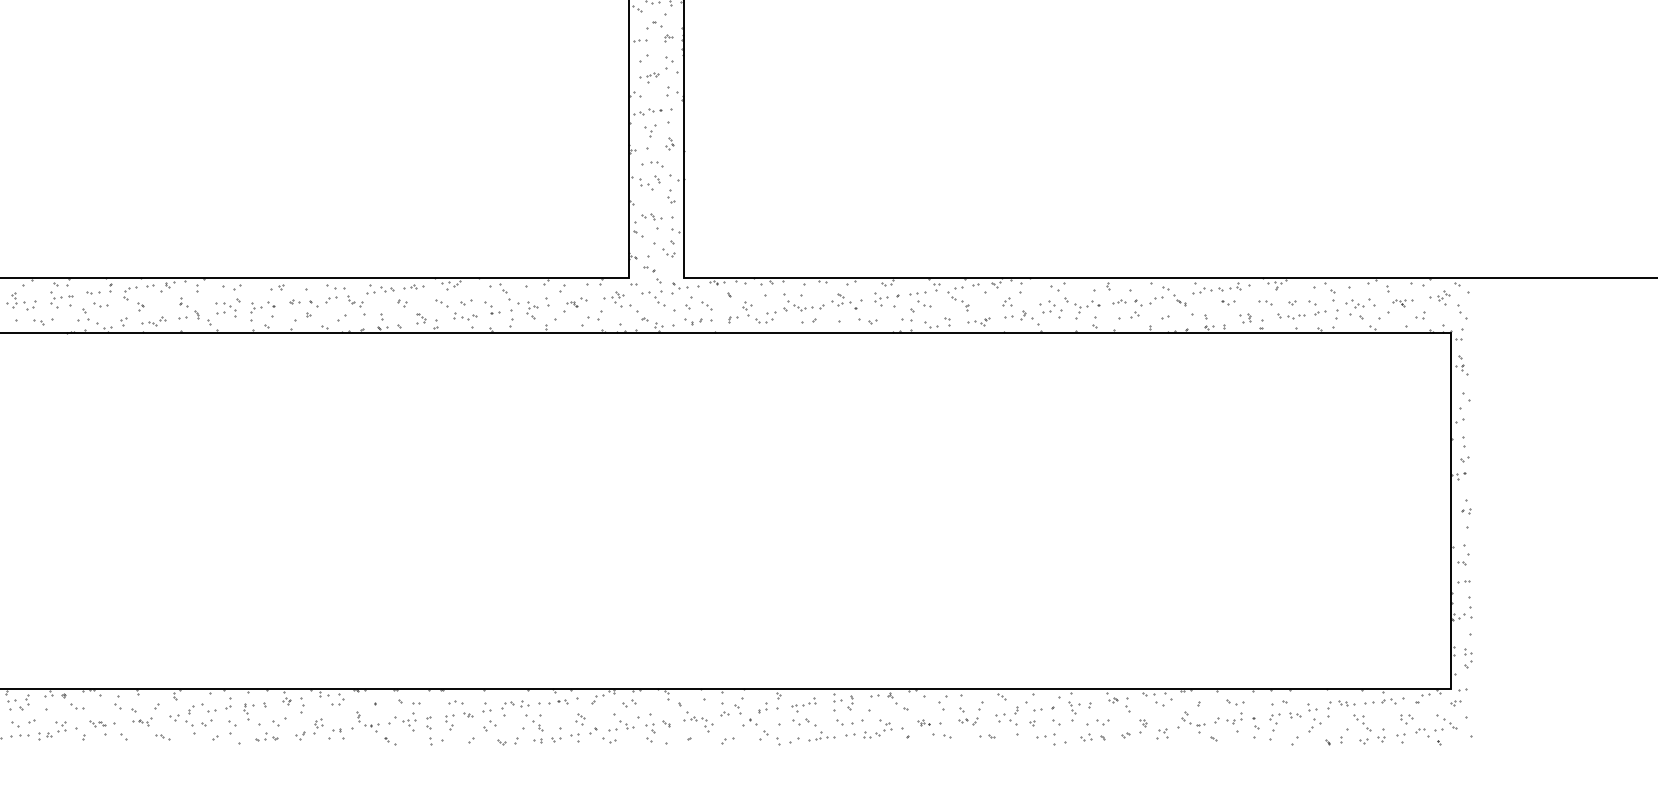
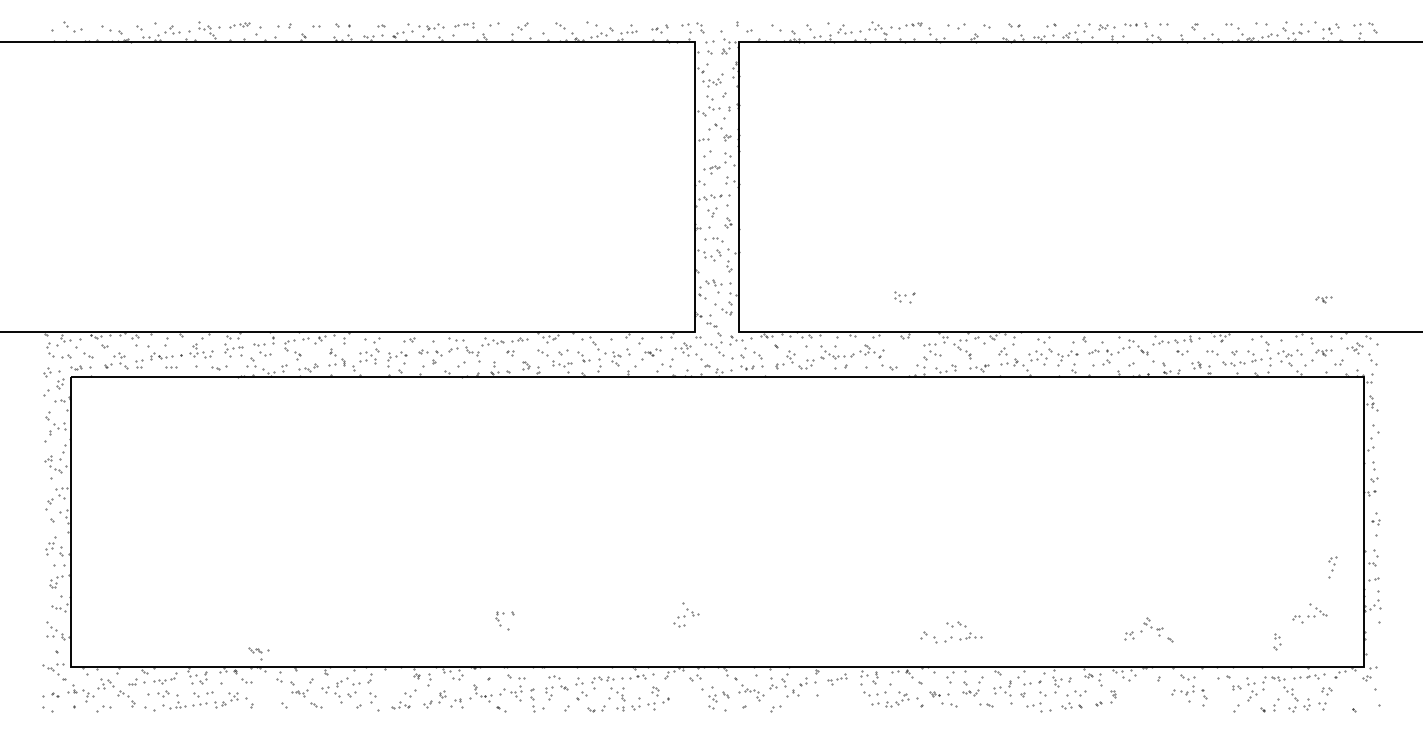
part: (1402, 237) -> (1323, 299), added
part: (886, 300) -> (904, 297), moved
part: (1468, 658) -> (1277, 641), moved
part: (254, 713) -> (504, 620), moved
part: (1186, 725) -> (1148, 629), moved
part: (1436, 725) -> (1309, 613), moved
part: (101, 727) -> (258, 653), moved
part: (618, 727) -> (686, 614), moved
part: (1274, 727) -> (1332, 567), moved
part: (798, 732) -> (951, 632), moved

